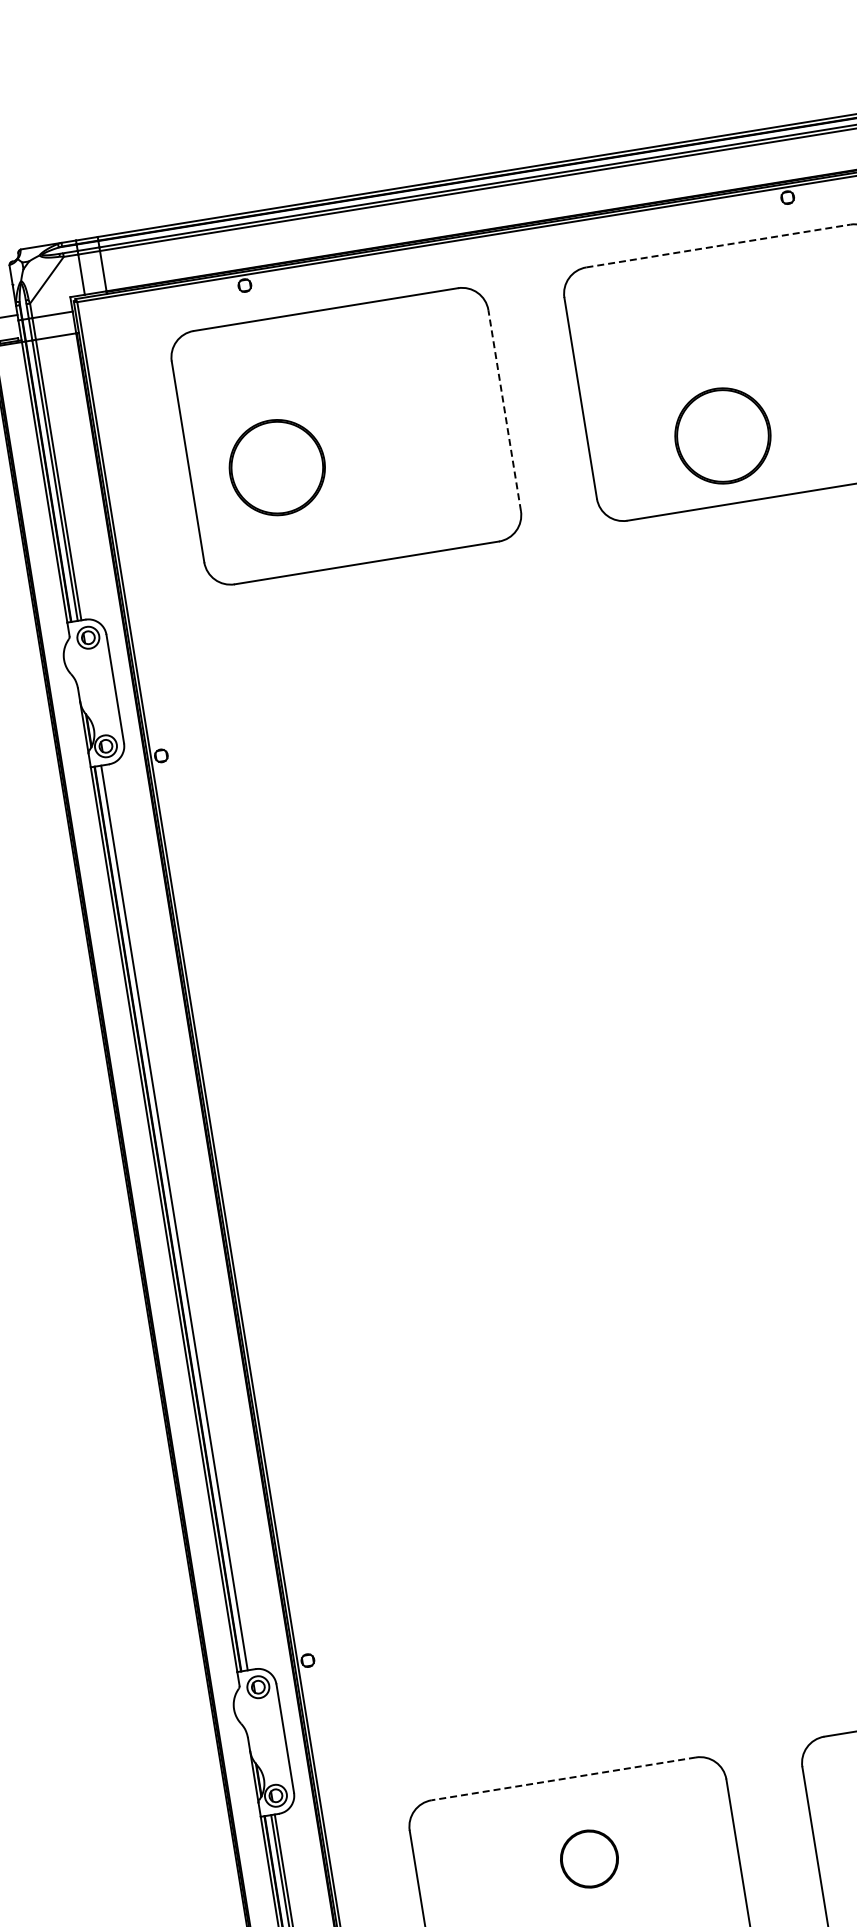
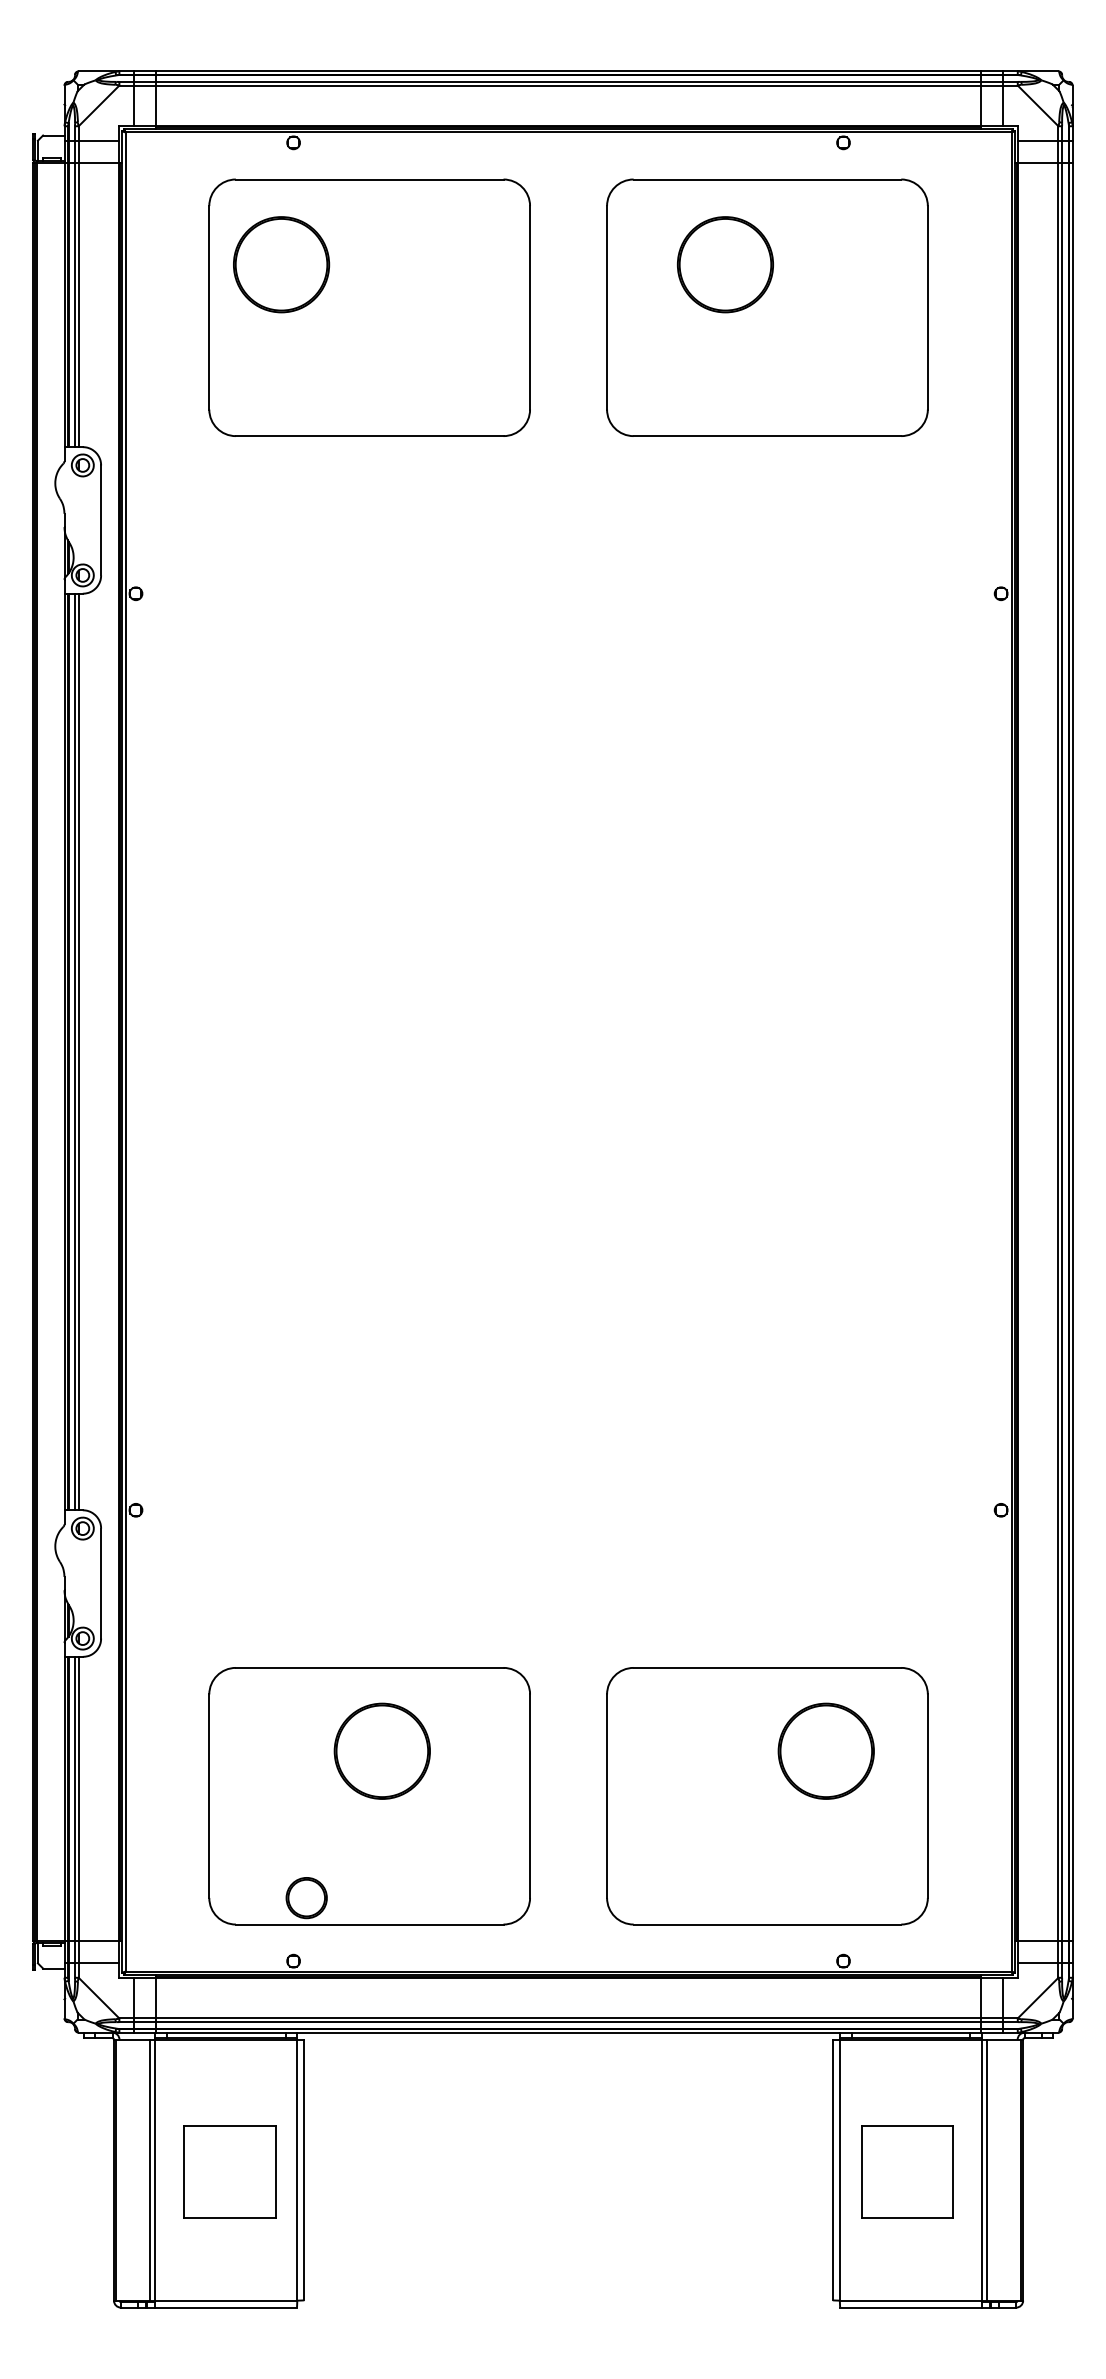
line: (718, 246) -> (767, 179), dashed -> solid
line: (505, 410) -> (530, 307), dashed -> solid
part: (722, 435) -> (725, 264), moved
part: (277, 467) -> (281, 264), moved
line: (177, 1216) -> (78, 1051), added
line: (563, 1778) -> (369, 1667), dashed -> solid
part: (588, 1858) -> (381, 1750), size x1.67

